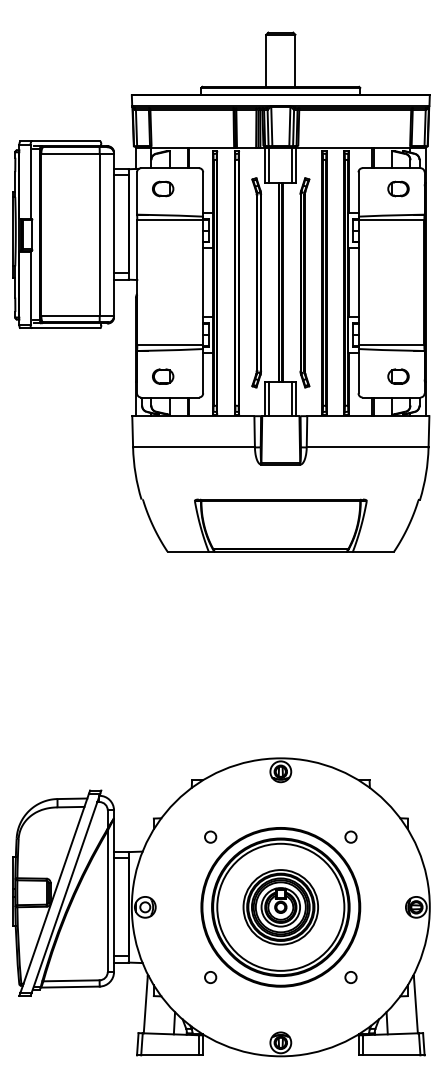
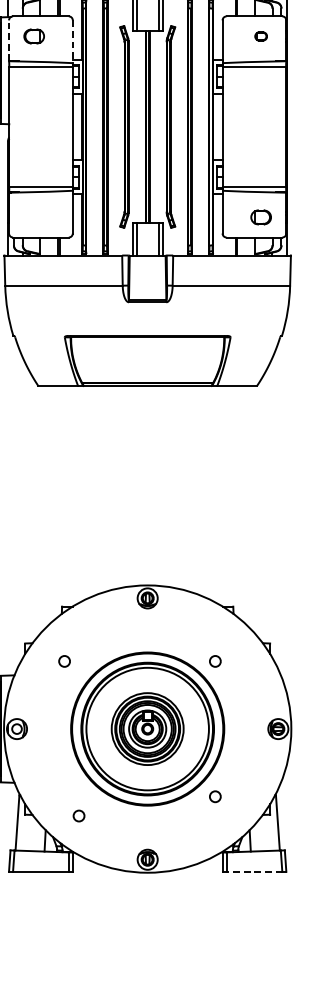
part: (398, 188) -> (261, 35), size x0.6
line: (137, 193) -> (9, 40), solid -> dashed
line: (203, 195) -> (73, 42), solid -> dashed
part: (163, 376) -> (34, 217), removed
circle: (210, 836) -> (64, 660), moved
circle: (210, 977) -> (78, 816), moved
line: (391, 1055) -> (254, 871), solid -> dashed

